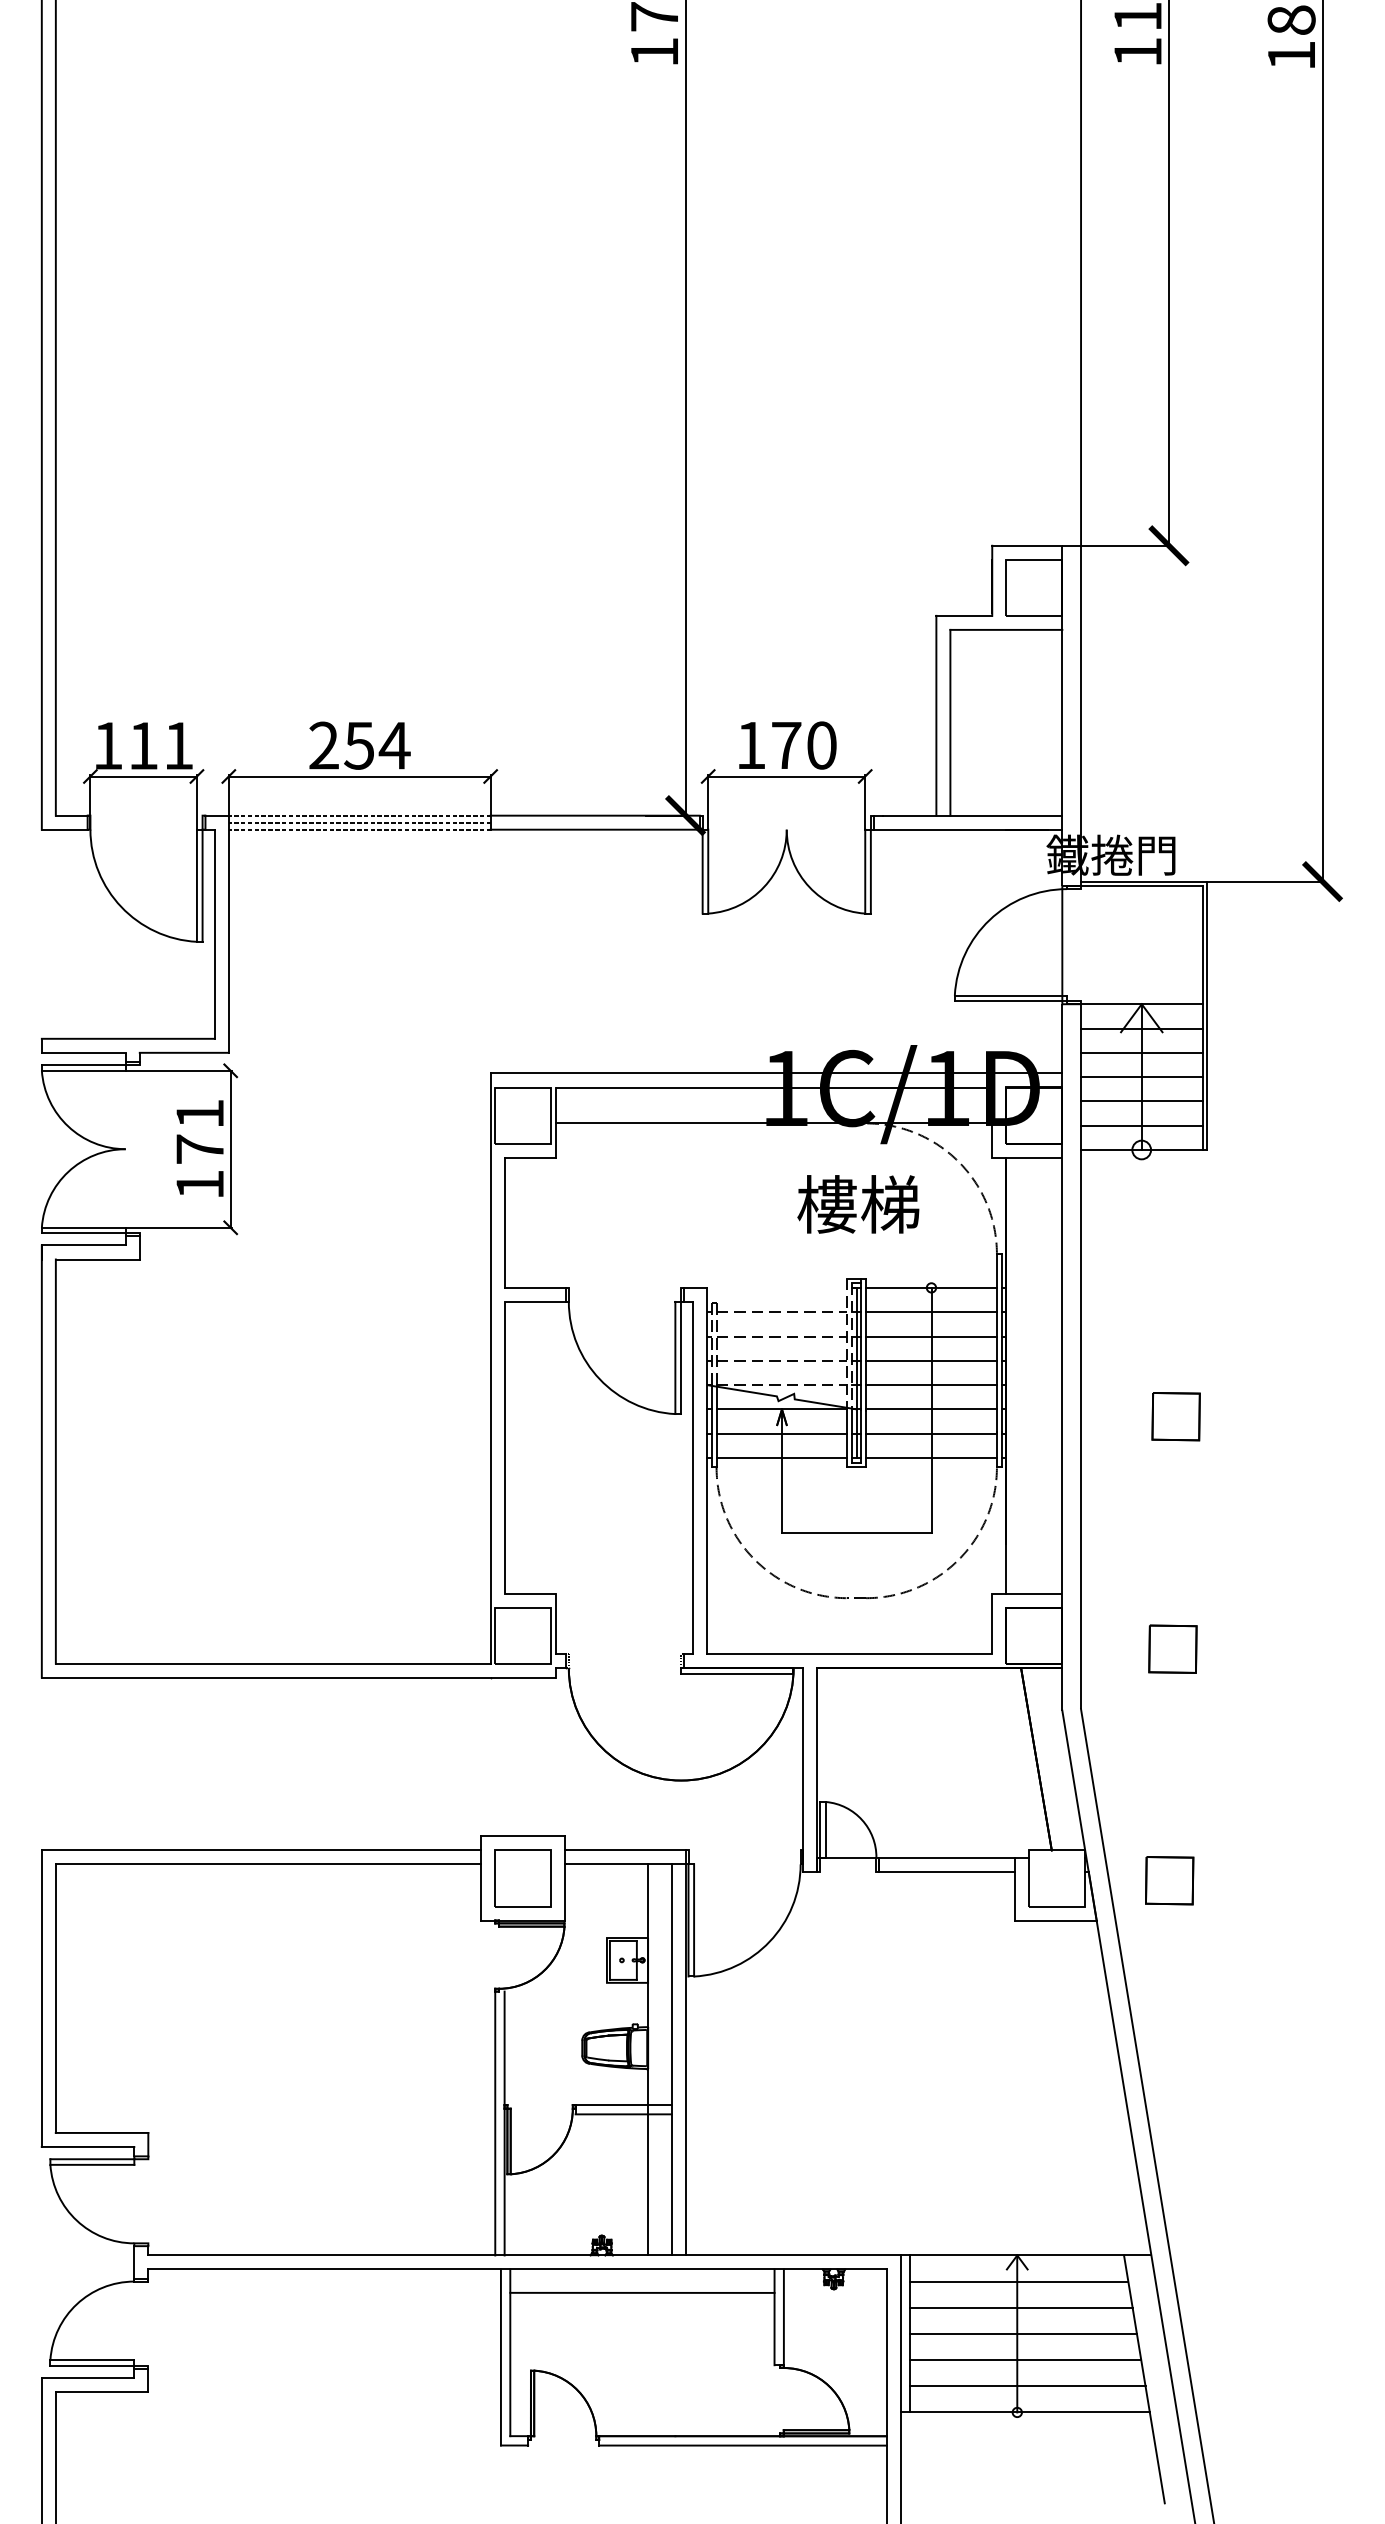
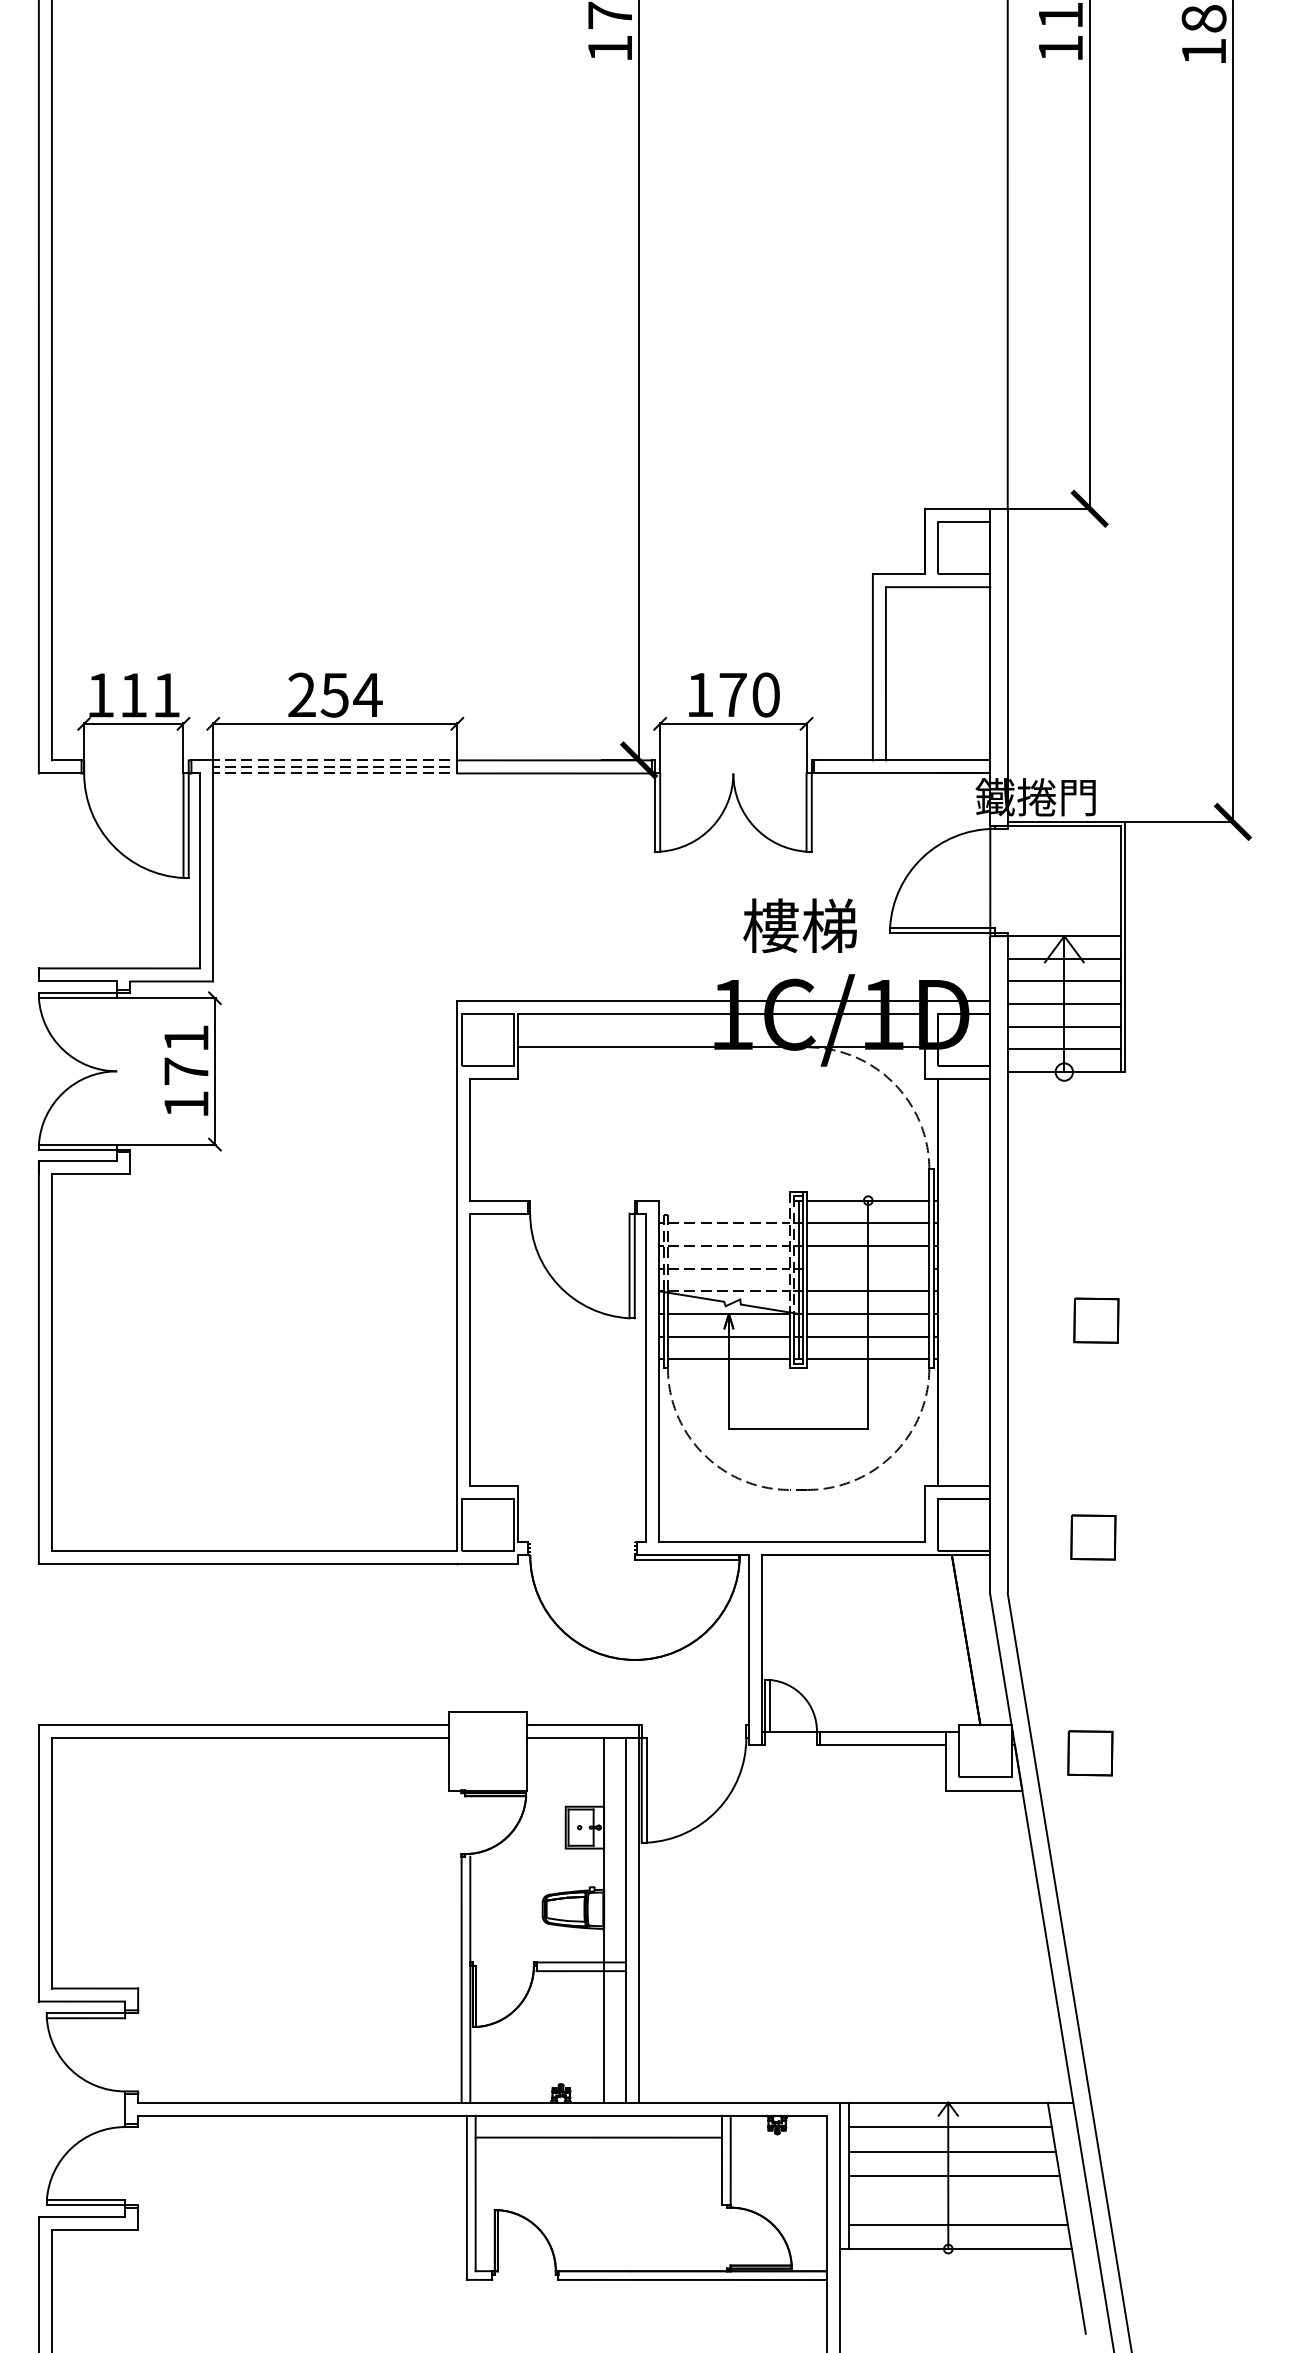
text: (857, 1204) -> (799, 925), moved
line: (931, 1360) -> (868, 1268), removed
part: (523, 1877) -> (487, 1750), removed
line: (1025, 2360) -> (955, 2200), removed

